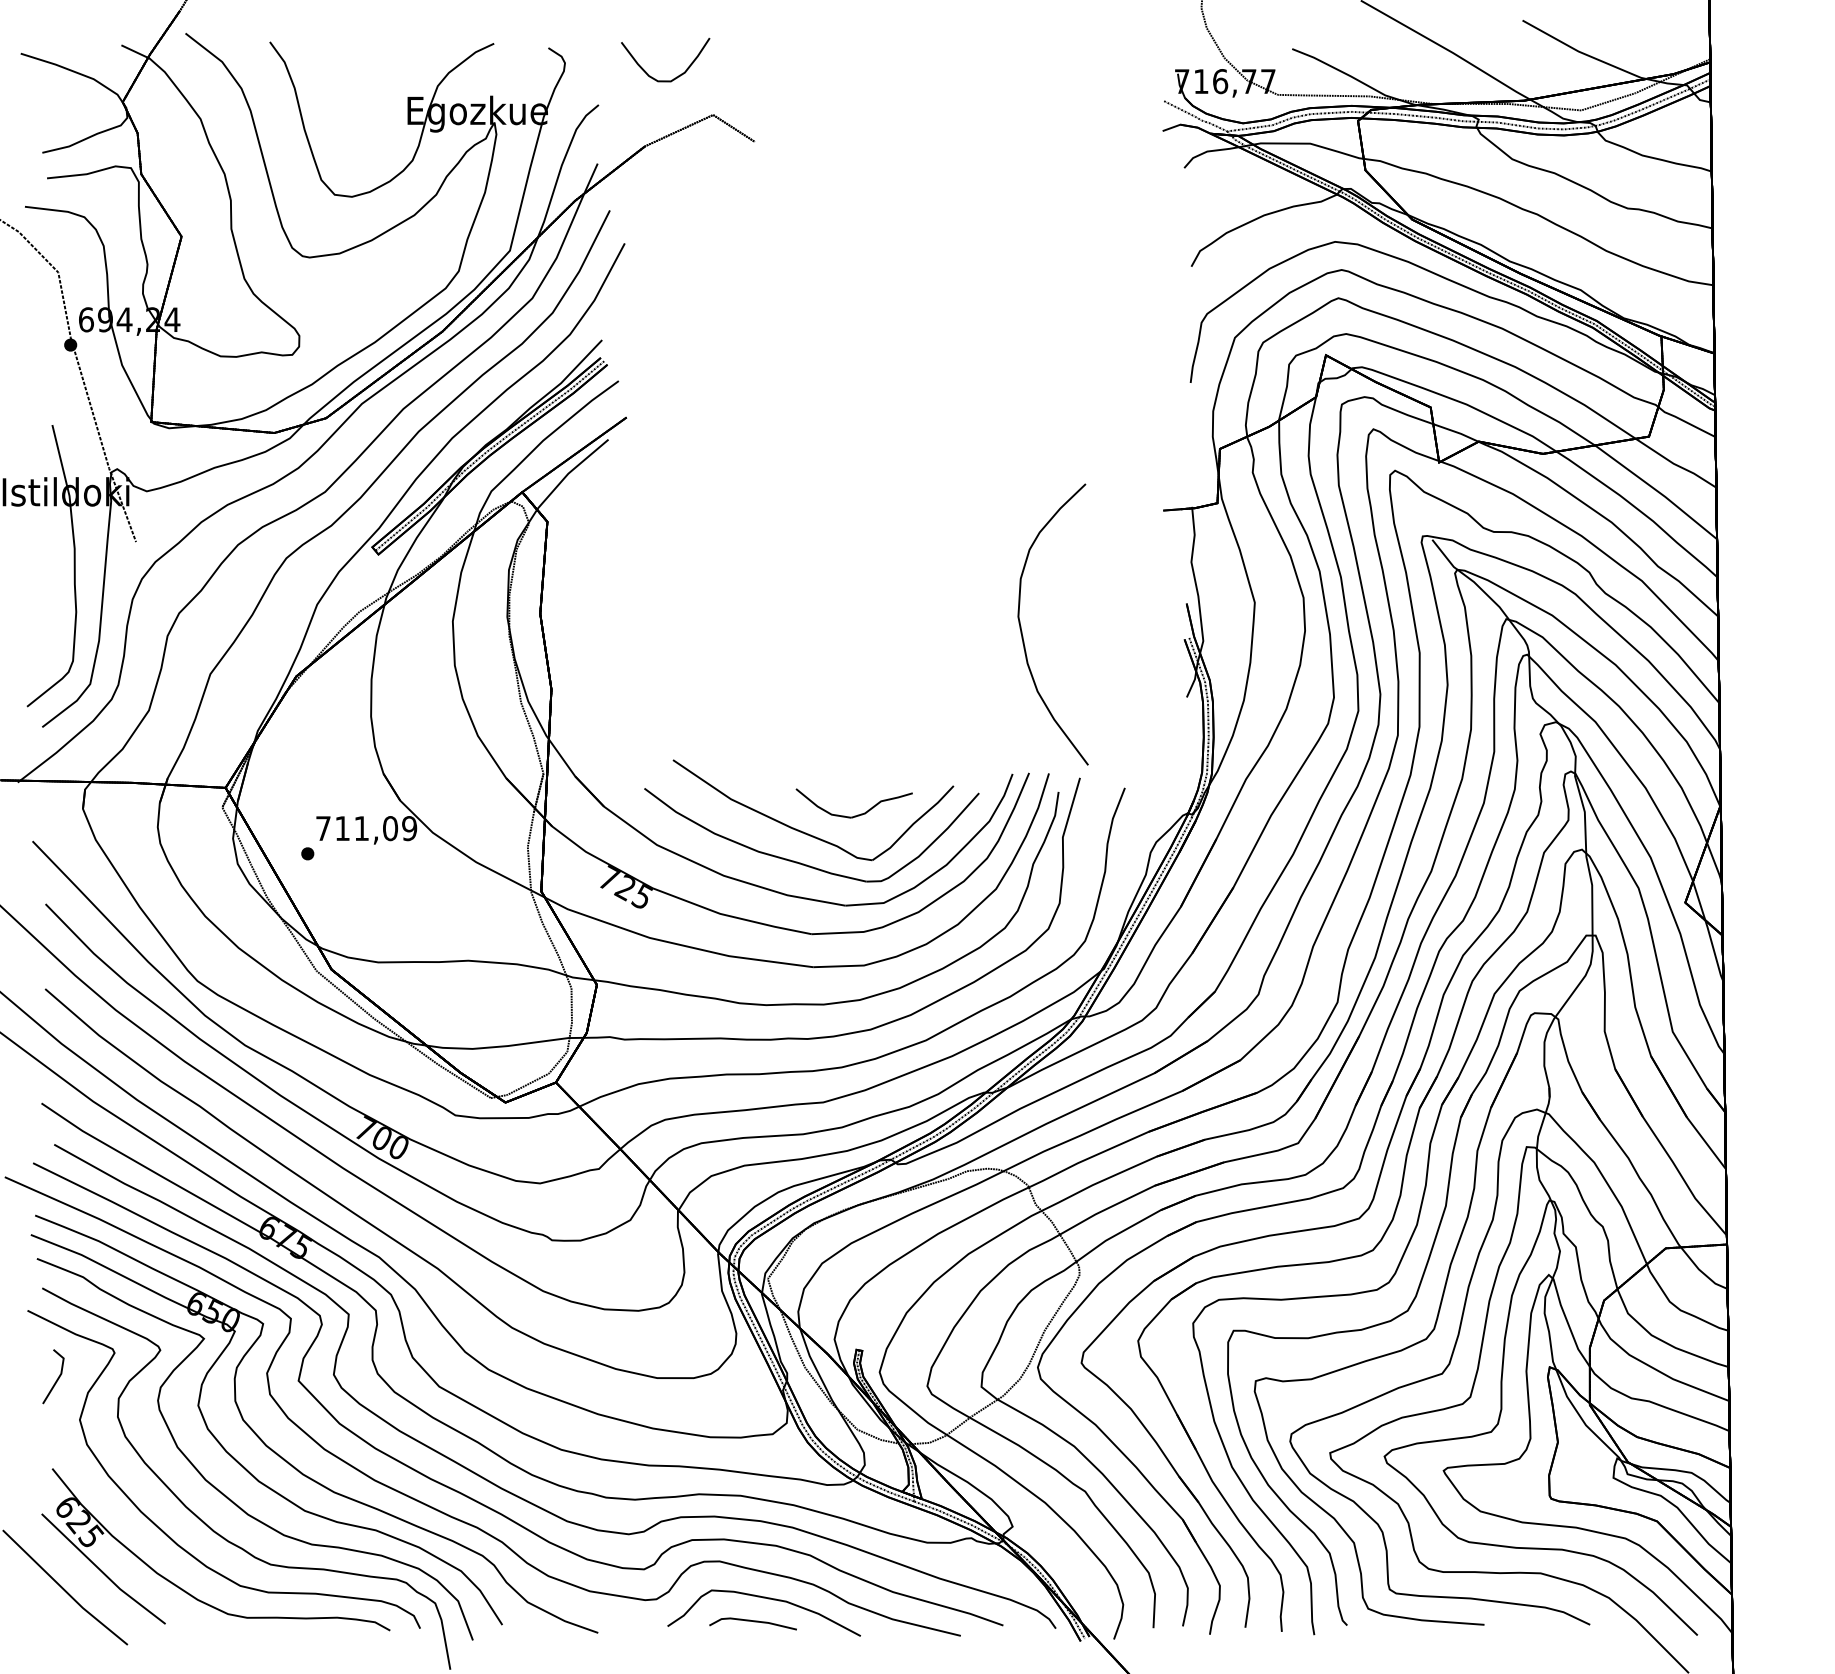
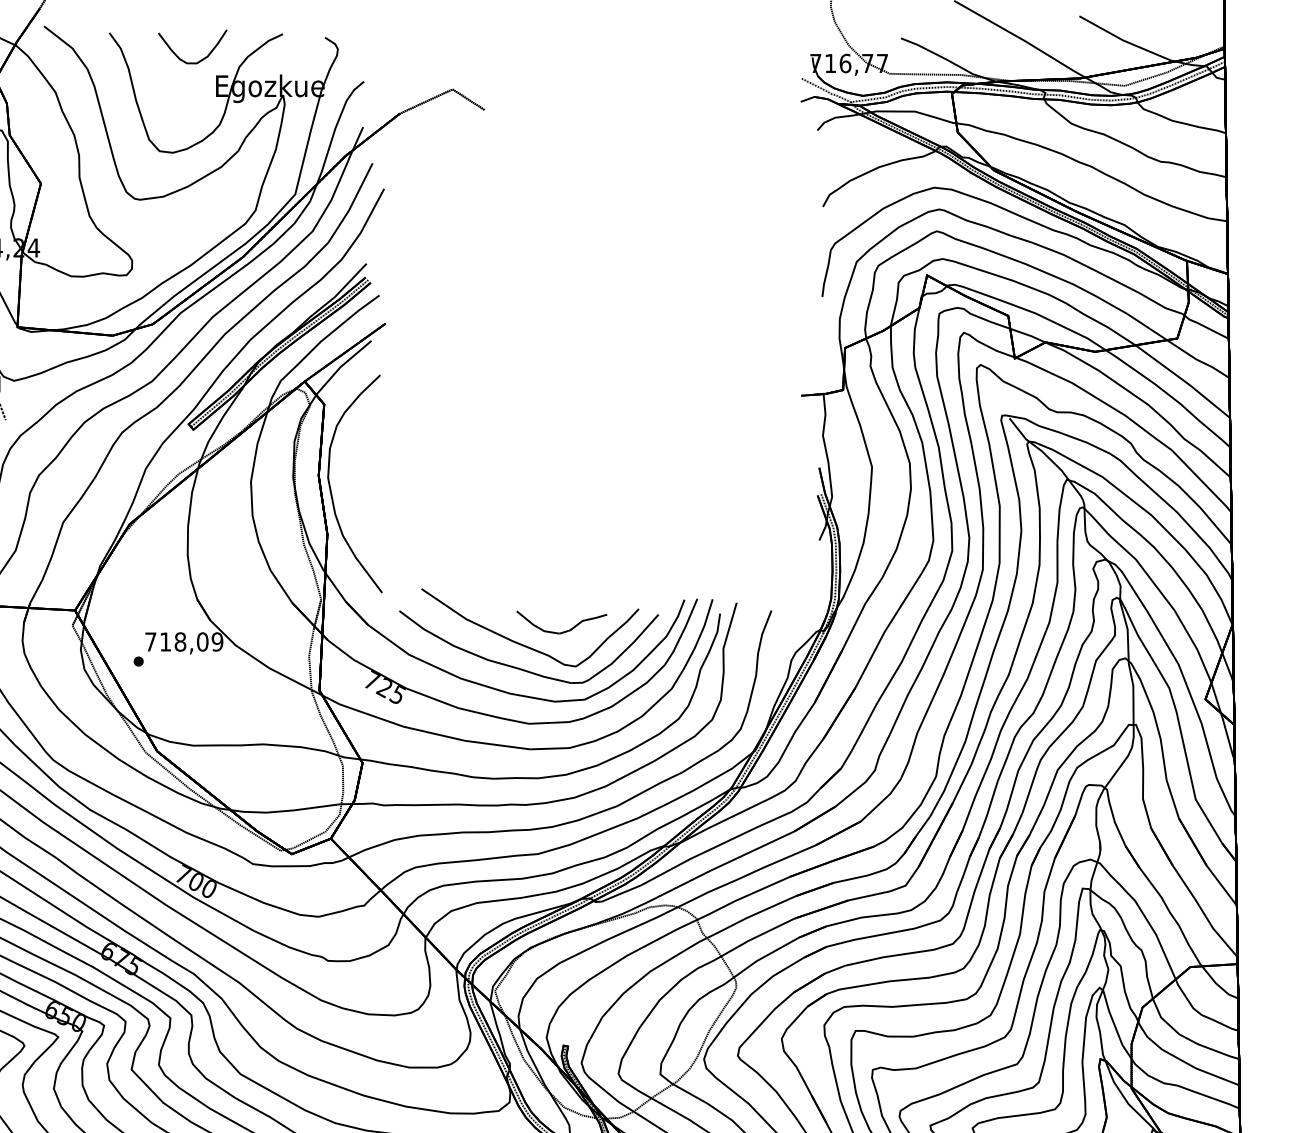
curve: (676, 76) -> (201, 59), moved
curve: (1022, 631) -> (331, 489), moved
text: (361, 828) -> (180, 641), 711,09 -> 718,09

